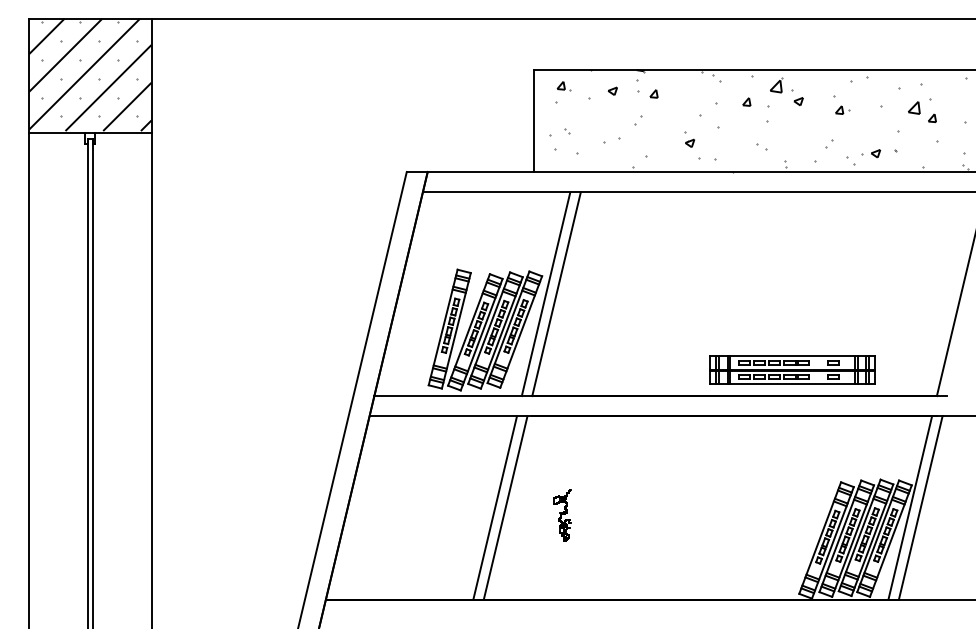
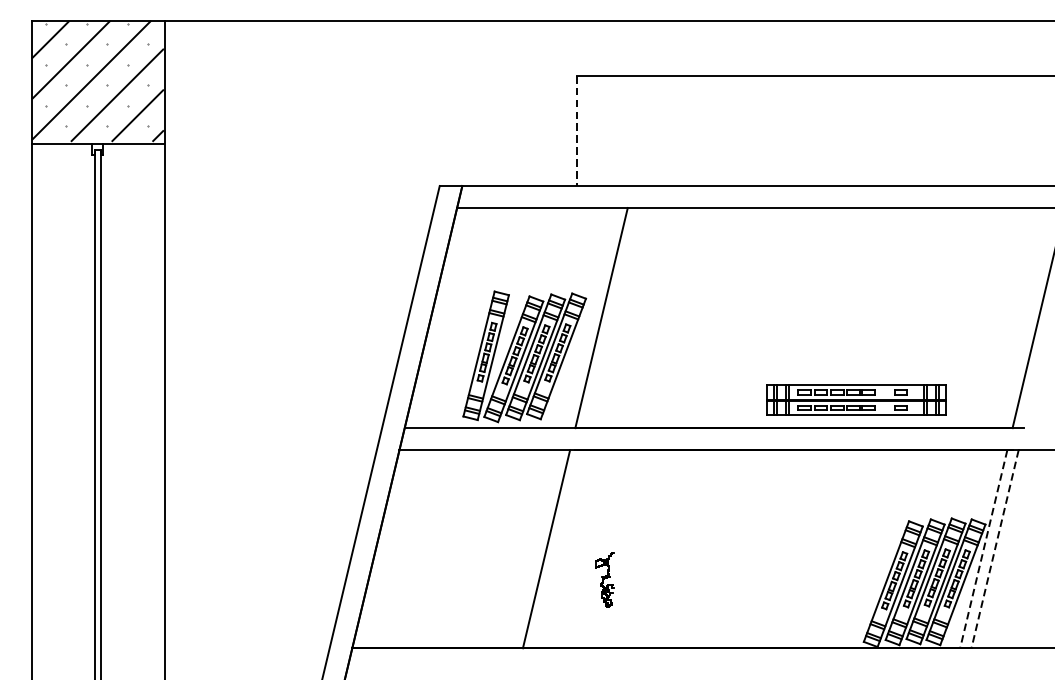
hatch: (759, 120) -> (820, 130), removed
line: (534, 121) -> (577, 131), solid -> dashed
line: (545, 294) -> (589, 318), removed
line: (494, 507) -> (534, 548), removed
line: (910, 508) -> (984, 549), solid -> dashed
line: (920, 508) -> (994, 549), solid -> dashed
part: (562, 515) -> (604, 579), moved

